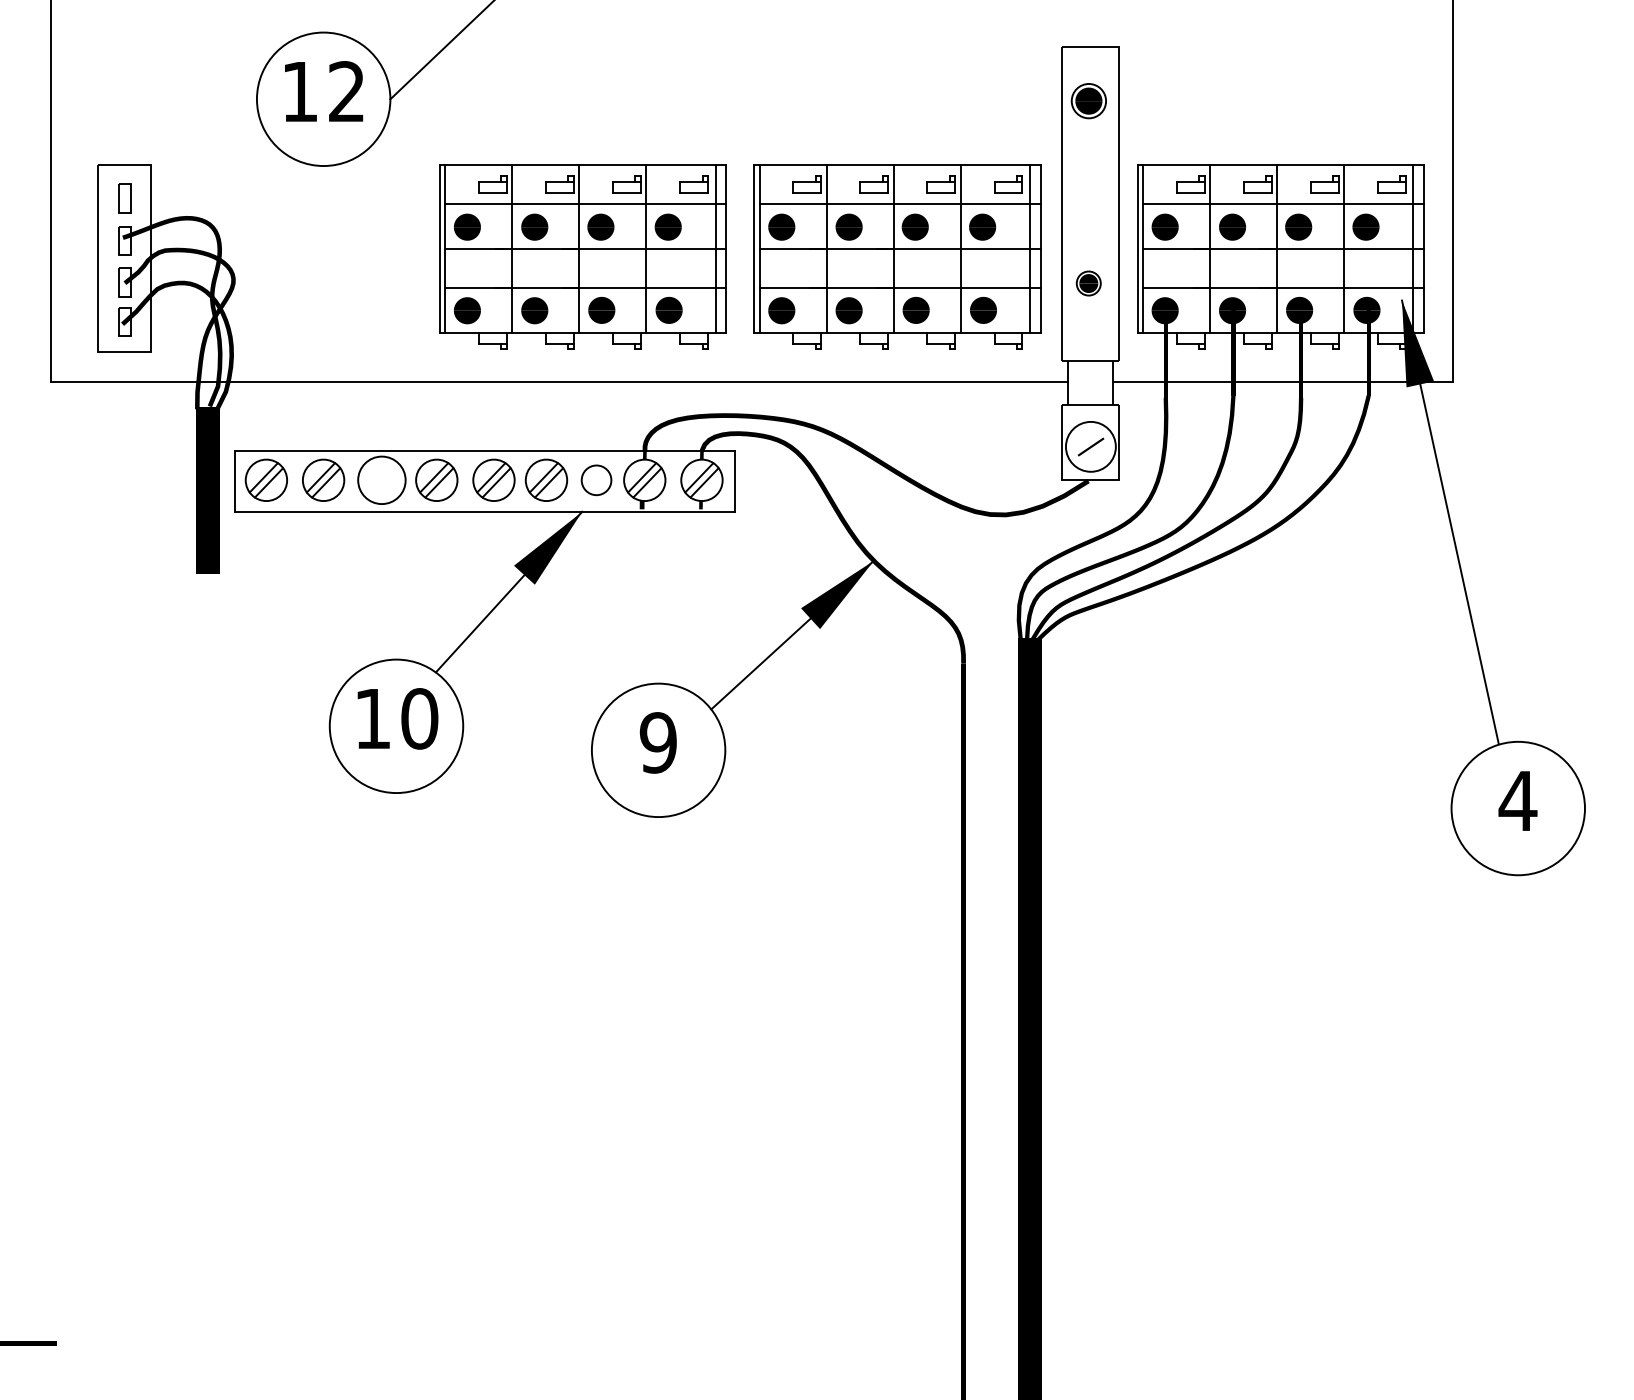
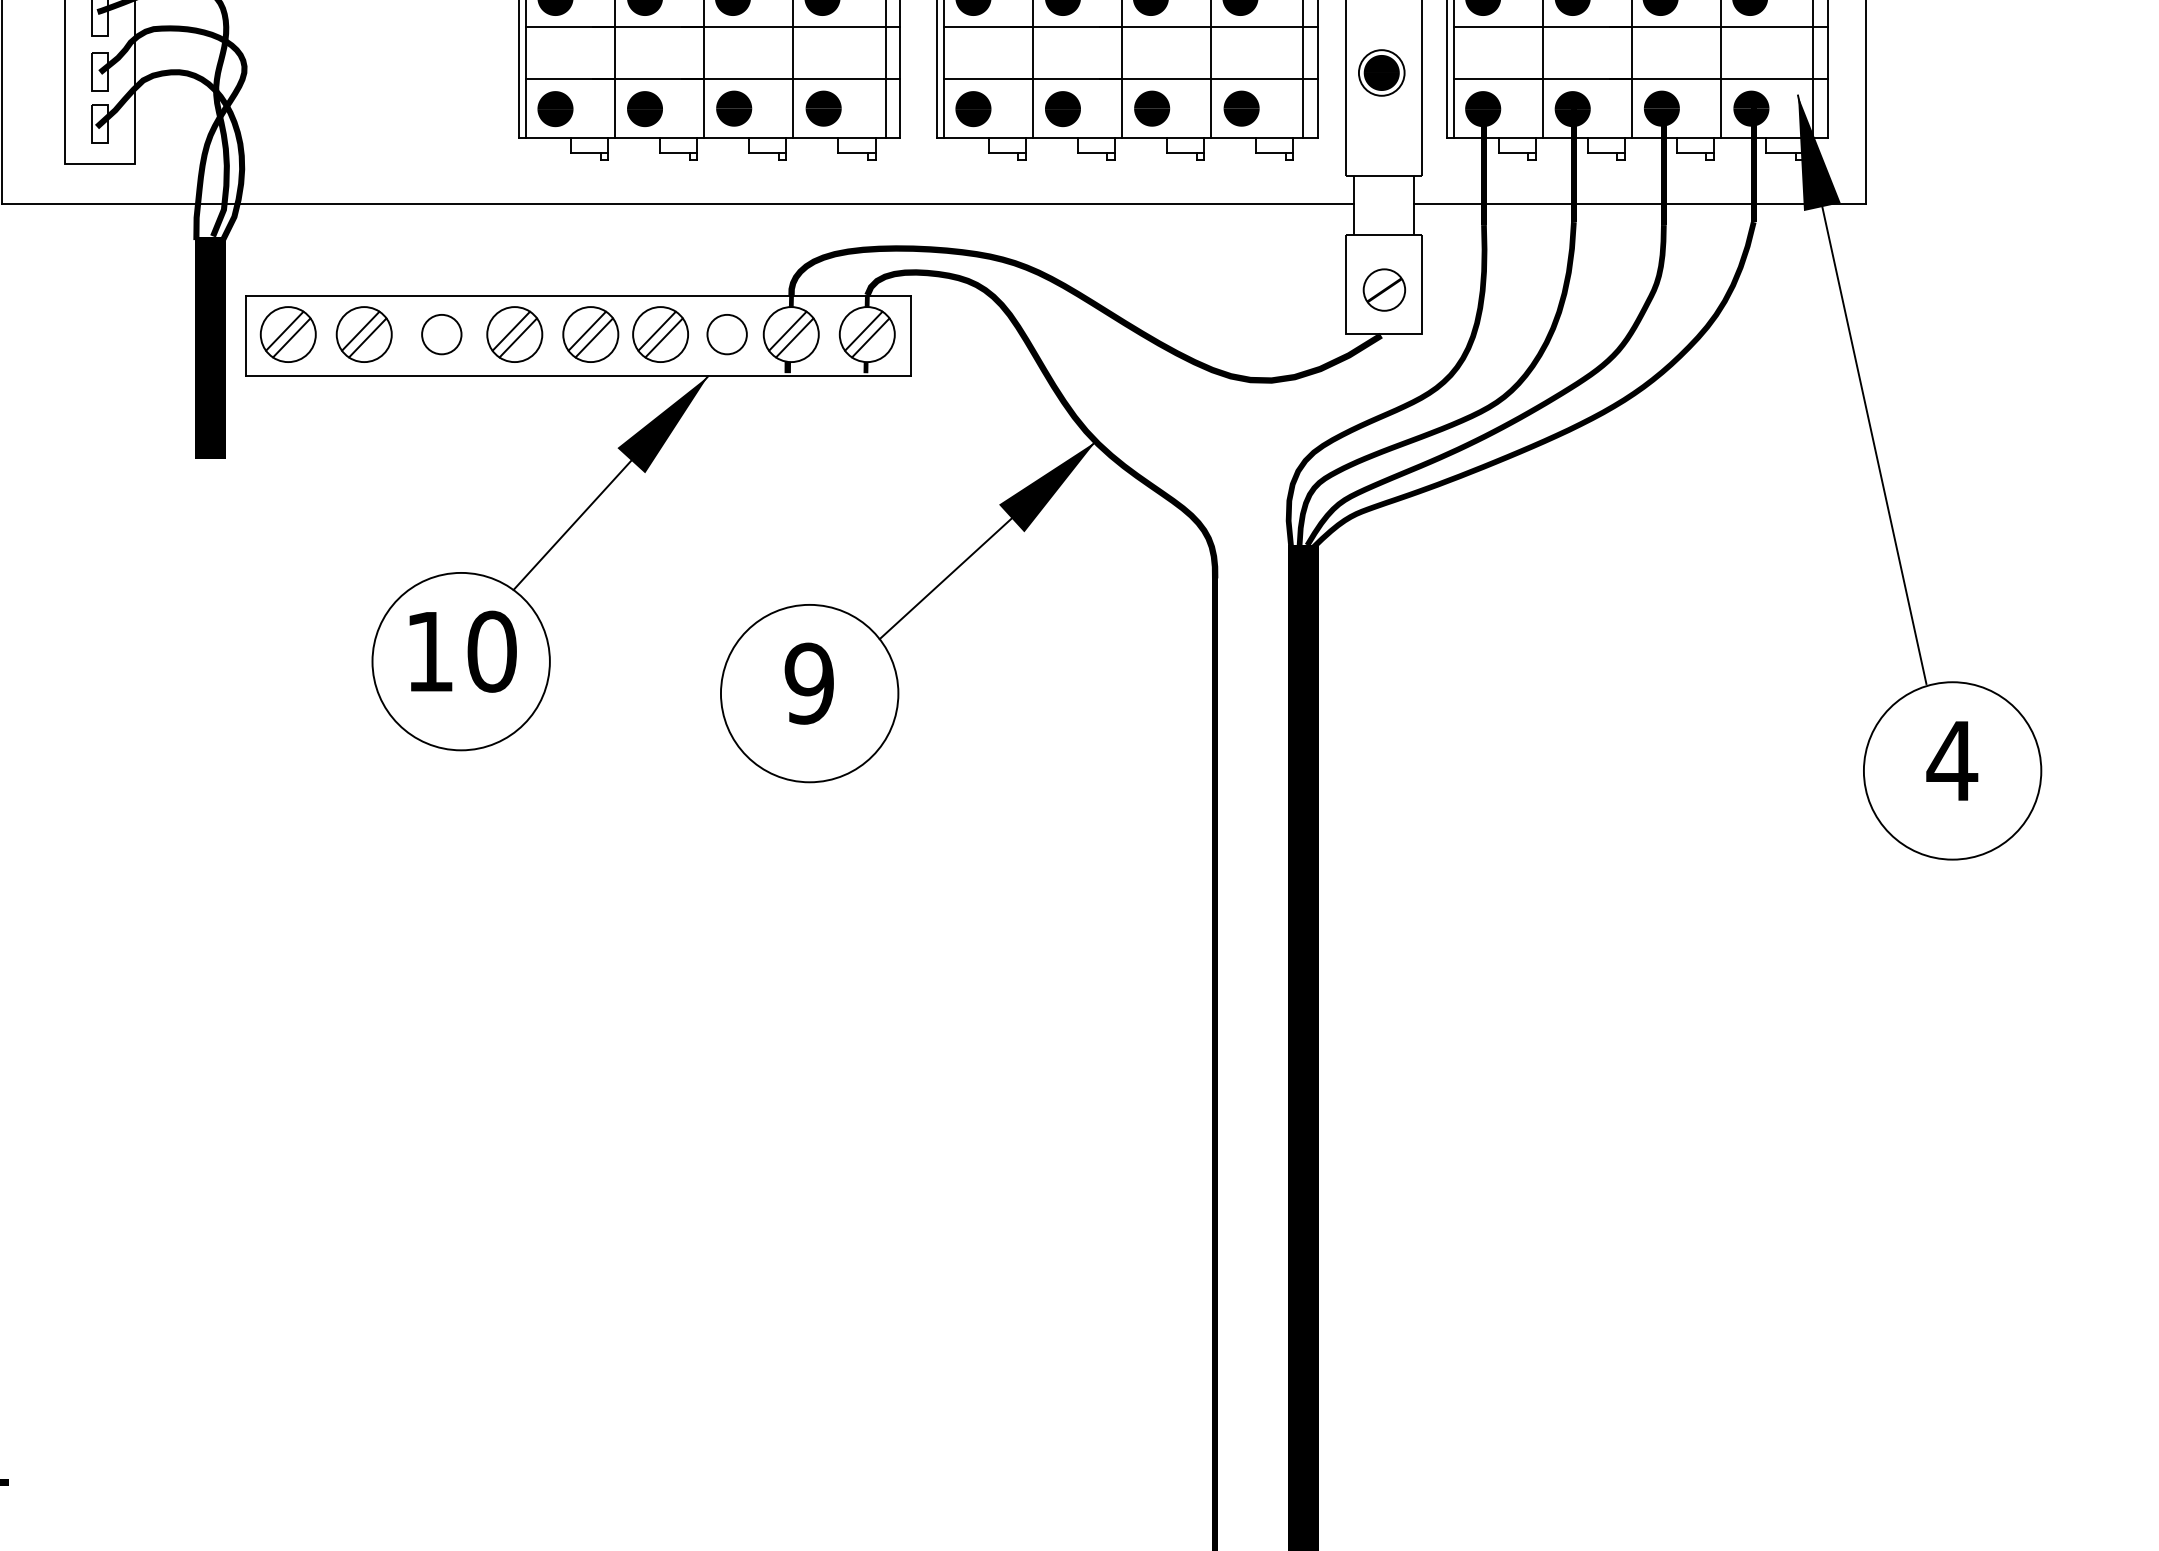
part: (1088, 283) -> (1381, 72), size x1.43
circle: (1090, 446) -> (1383, 289), size x0.62
circle: (381, 480) -> (441, 334), size x0.62

